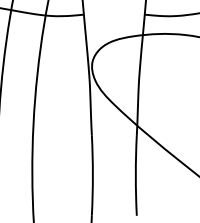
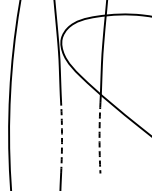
arc: (92, 175) -> (61, 138), solid -> dashed
arc: (135, 175) -> (99, 138), solid -> dashed

